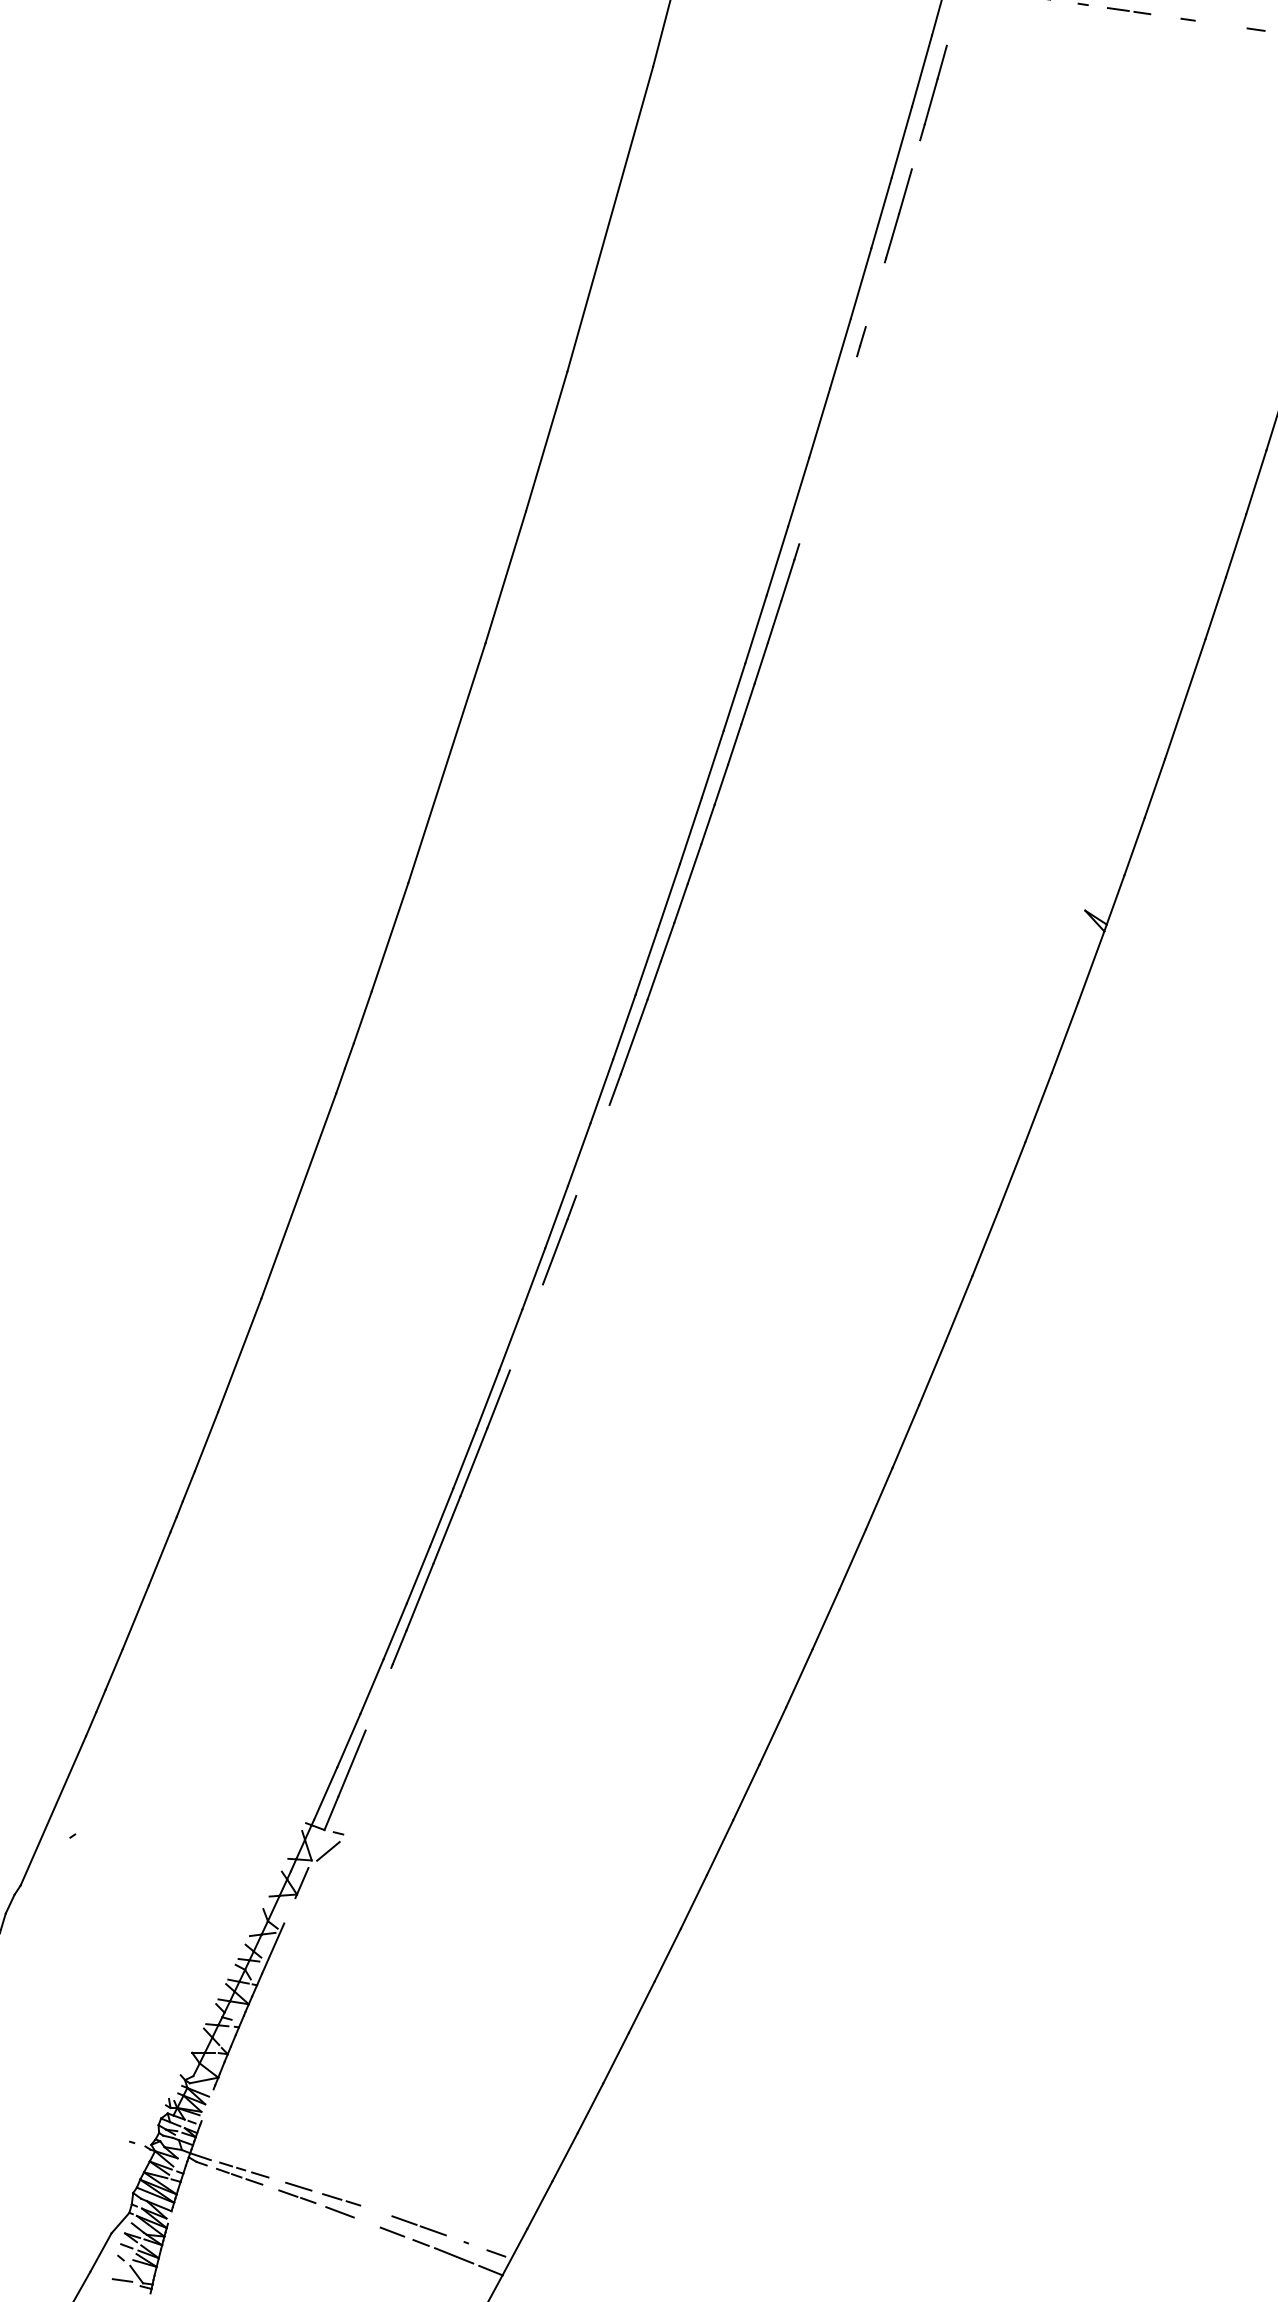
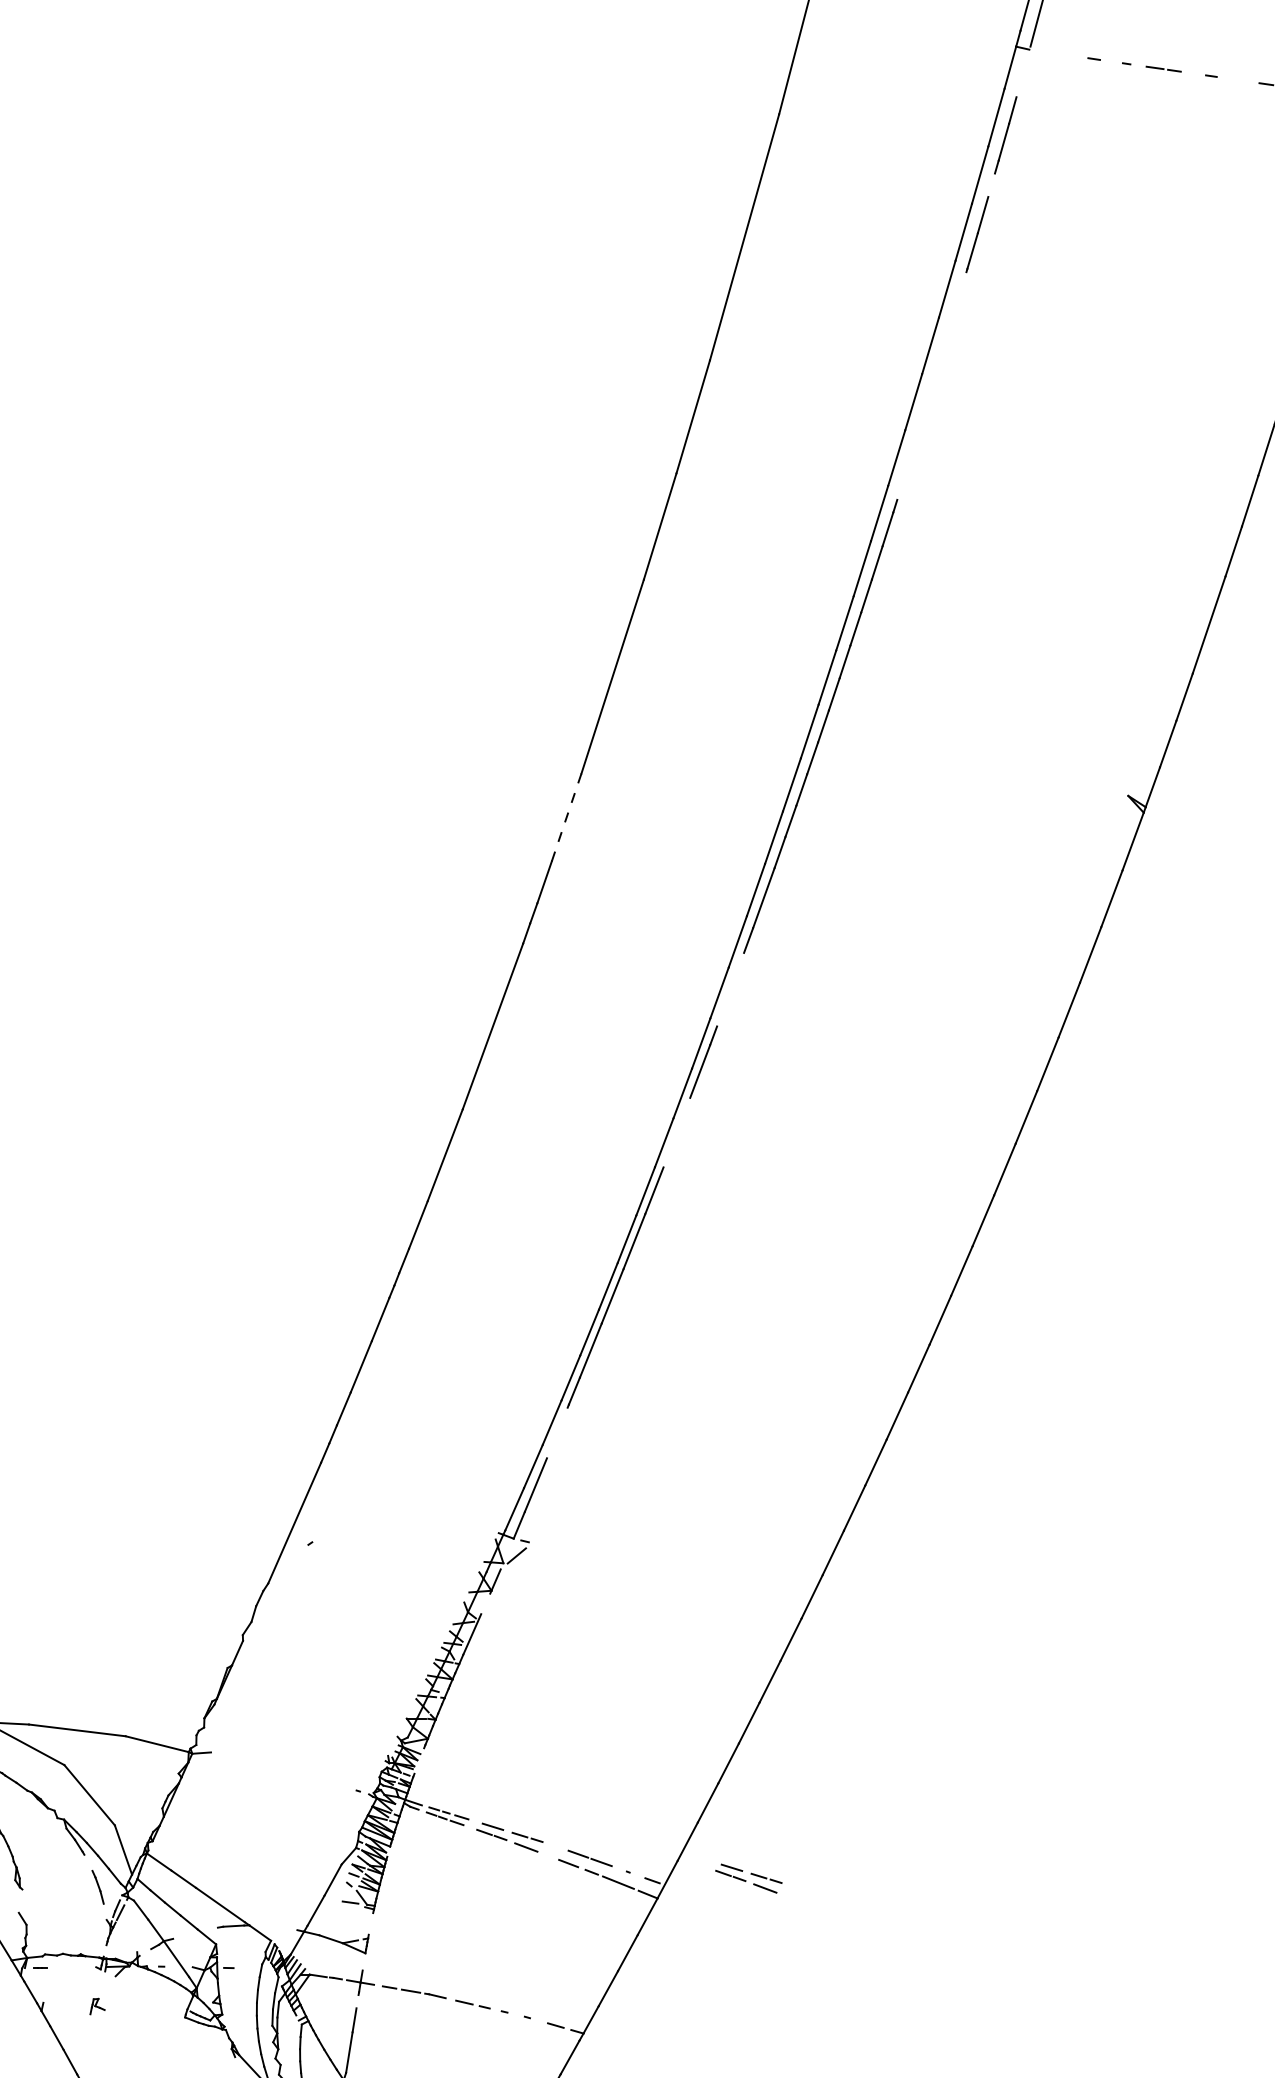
line: (861, 340) -> (947, 335), removed
line: (389, 937) -> (566, 817), solid -> dashed
part: (615, 2250) -> (748, 1878), added

